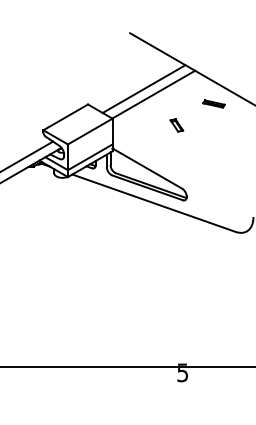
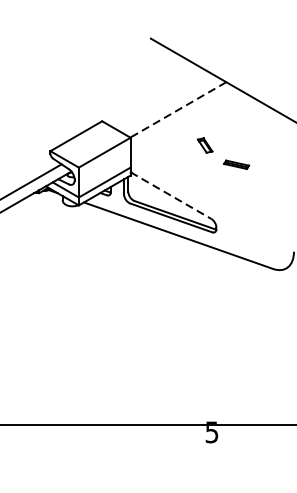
line: (143, 88) -> (166, 102), removed
line: (153, 94) -> (178, 109), solid -> dashed
part: (213, 103) -> (236, 164), moved
line: (147, 168) -> (171, 195), solid -> dashed

